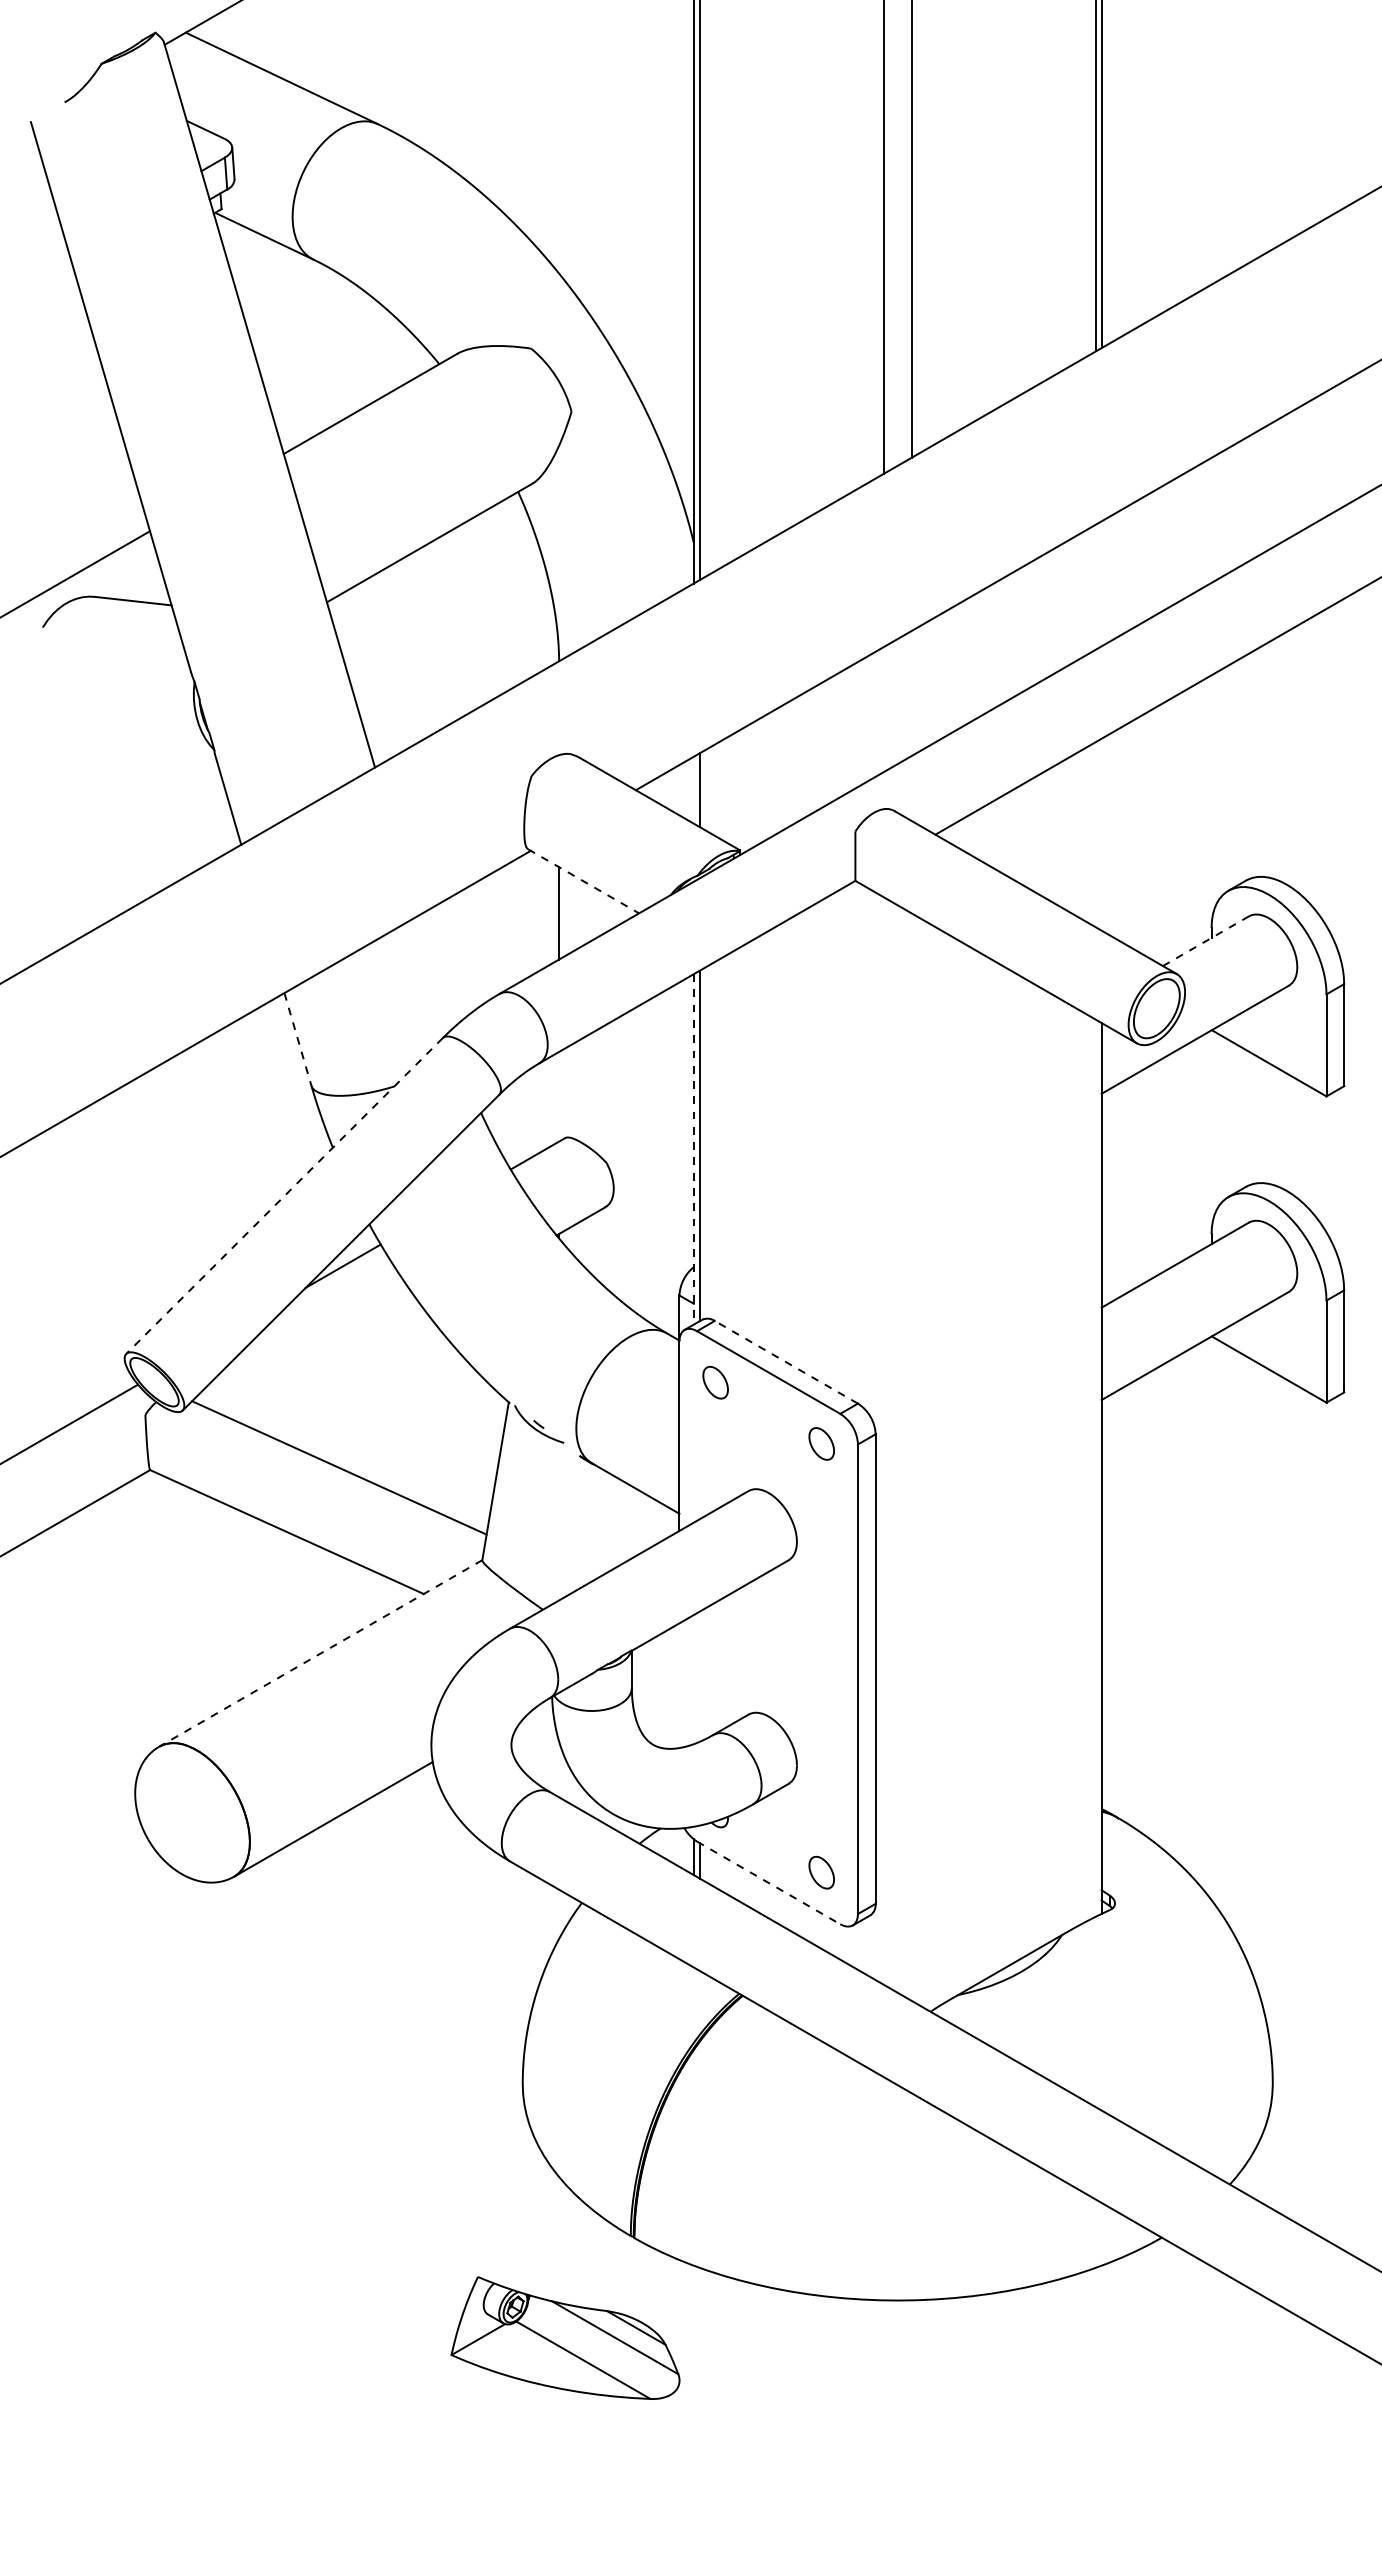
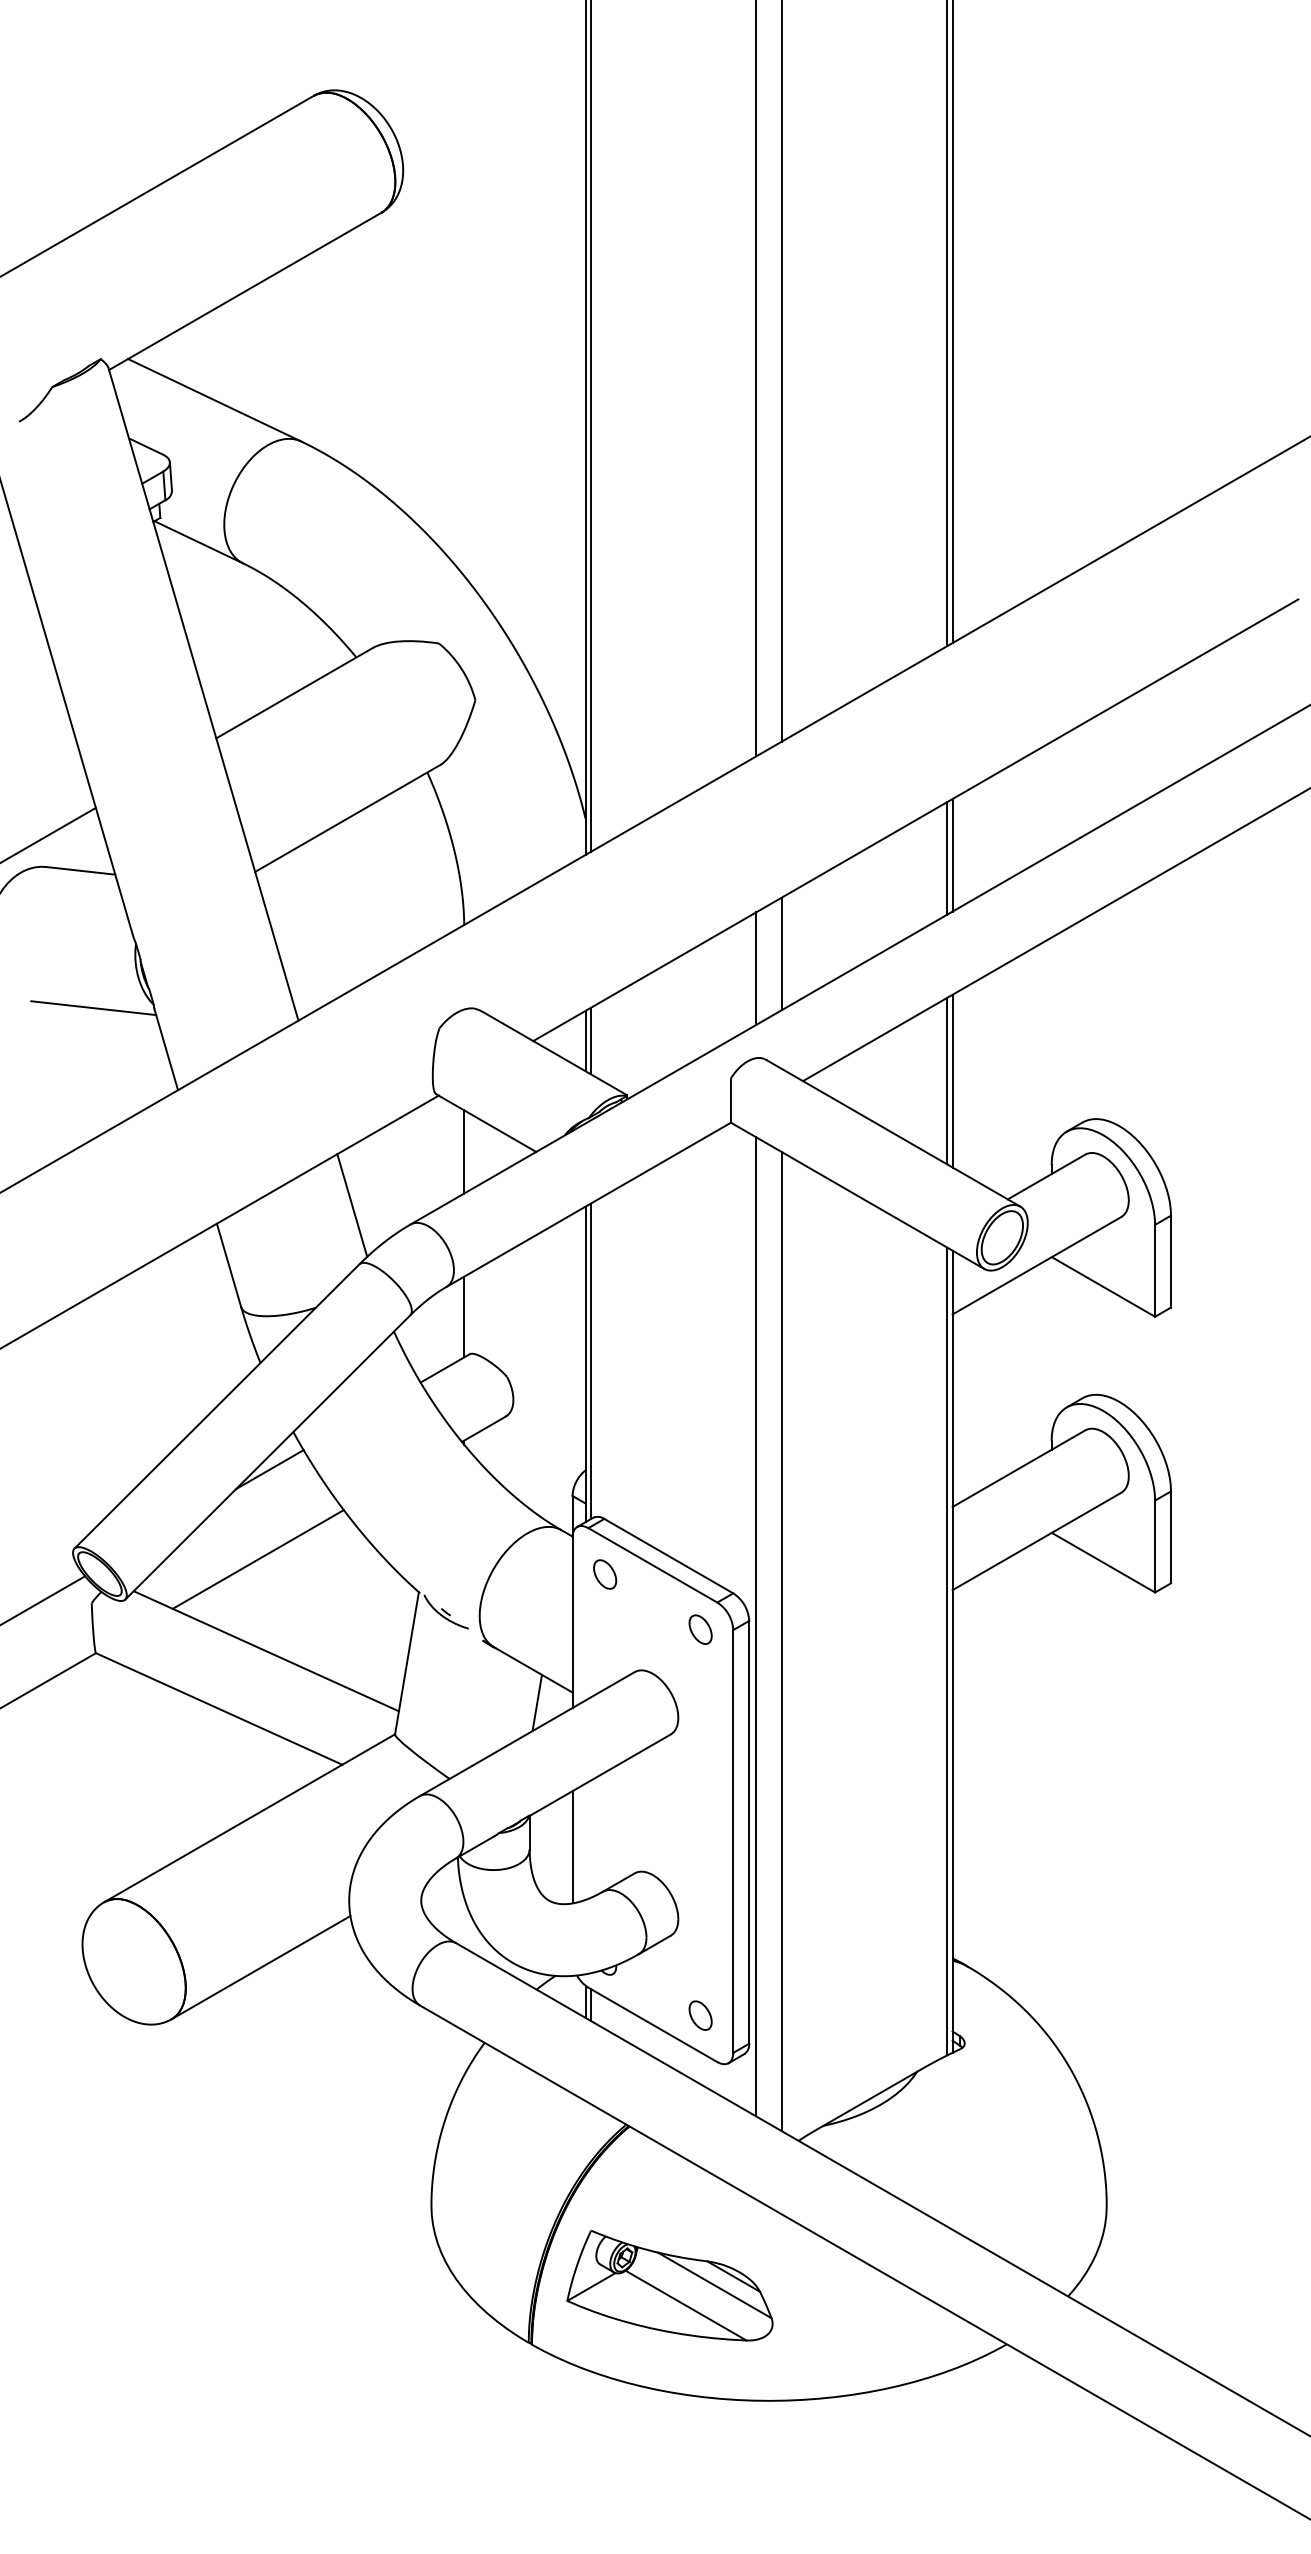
line: (1101, 584) -> (952, 855), added
line: (1095, 587) -> (947, 858), added
line: (911, 692) -> (781, 953), added
line: (883, 709) -> (756, 968), added
line: (147, 754) -> (93, 1008), added
line: (693, 789) -> (585, 1040), added
line: (1095, 834) -> (947, 1080), added
line: (1101, 834) -> (952, 1080), added
line: (583, 881) -> (486, 1123), dashed -> solid
line: (1205, 941) -> (1046, 1177), dashed -> solid
line: (435, 972) -> (352, 1205), added
line: (298, 1039) -> (229, 1265), dashed -> solid
line: (559, 1096) -> (464, 1316), added
line: (693, 1149) -> (585, 1364), dashed -> solid
line: (283, 1196) -> (216, 1406), dashed -> solid
line: (786, 1361) -> (668, 1555), dashed -> solid
line: (329, 1366) -> (257, 1559), added
line: (883, 1440) -> (756, 1626), added
line: (911, 1457) -> (781, 1641), added
line: (1095, 1468) -> (947, 1651), added
line: (639, 1524) -> (536, 1702), added
line: (320, 1653) -> (249, 1818), dashed -> solid
line: (679, 1685) -> (572, 1847), added
line: (769, 1883) -> (653, 2025), dashed -> solid
part: (565, 2337) -> (669, 2285), moved

